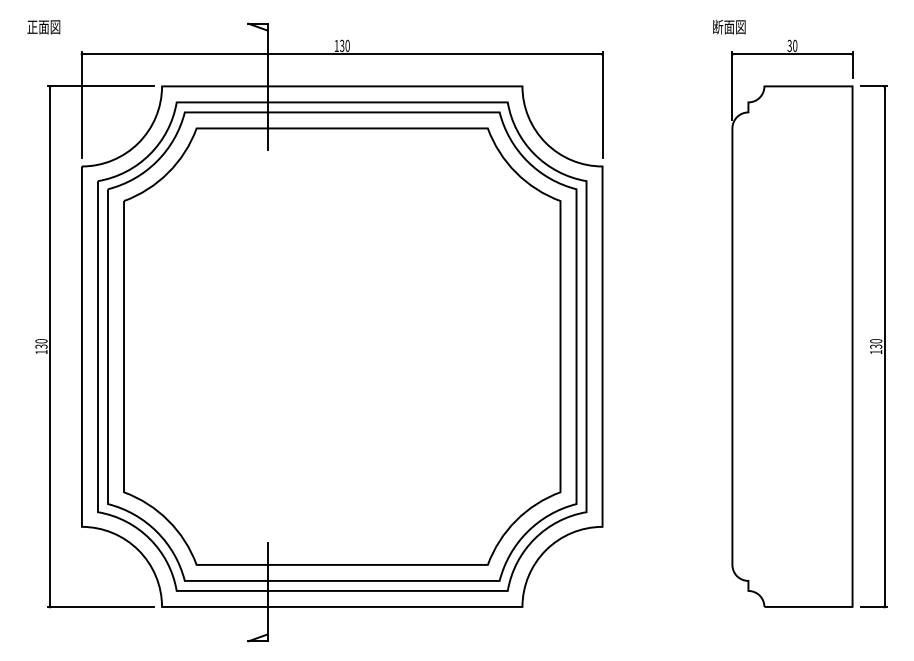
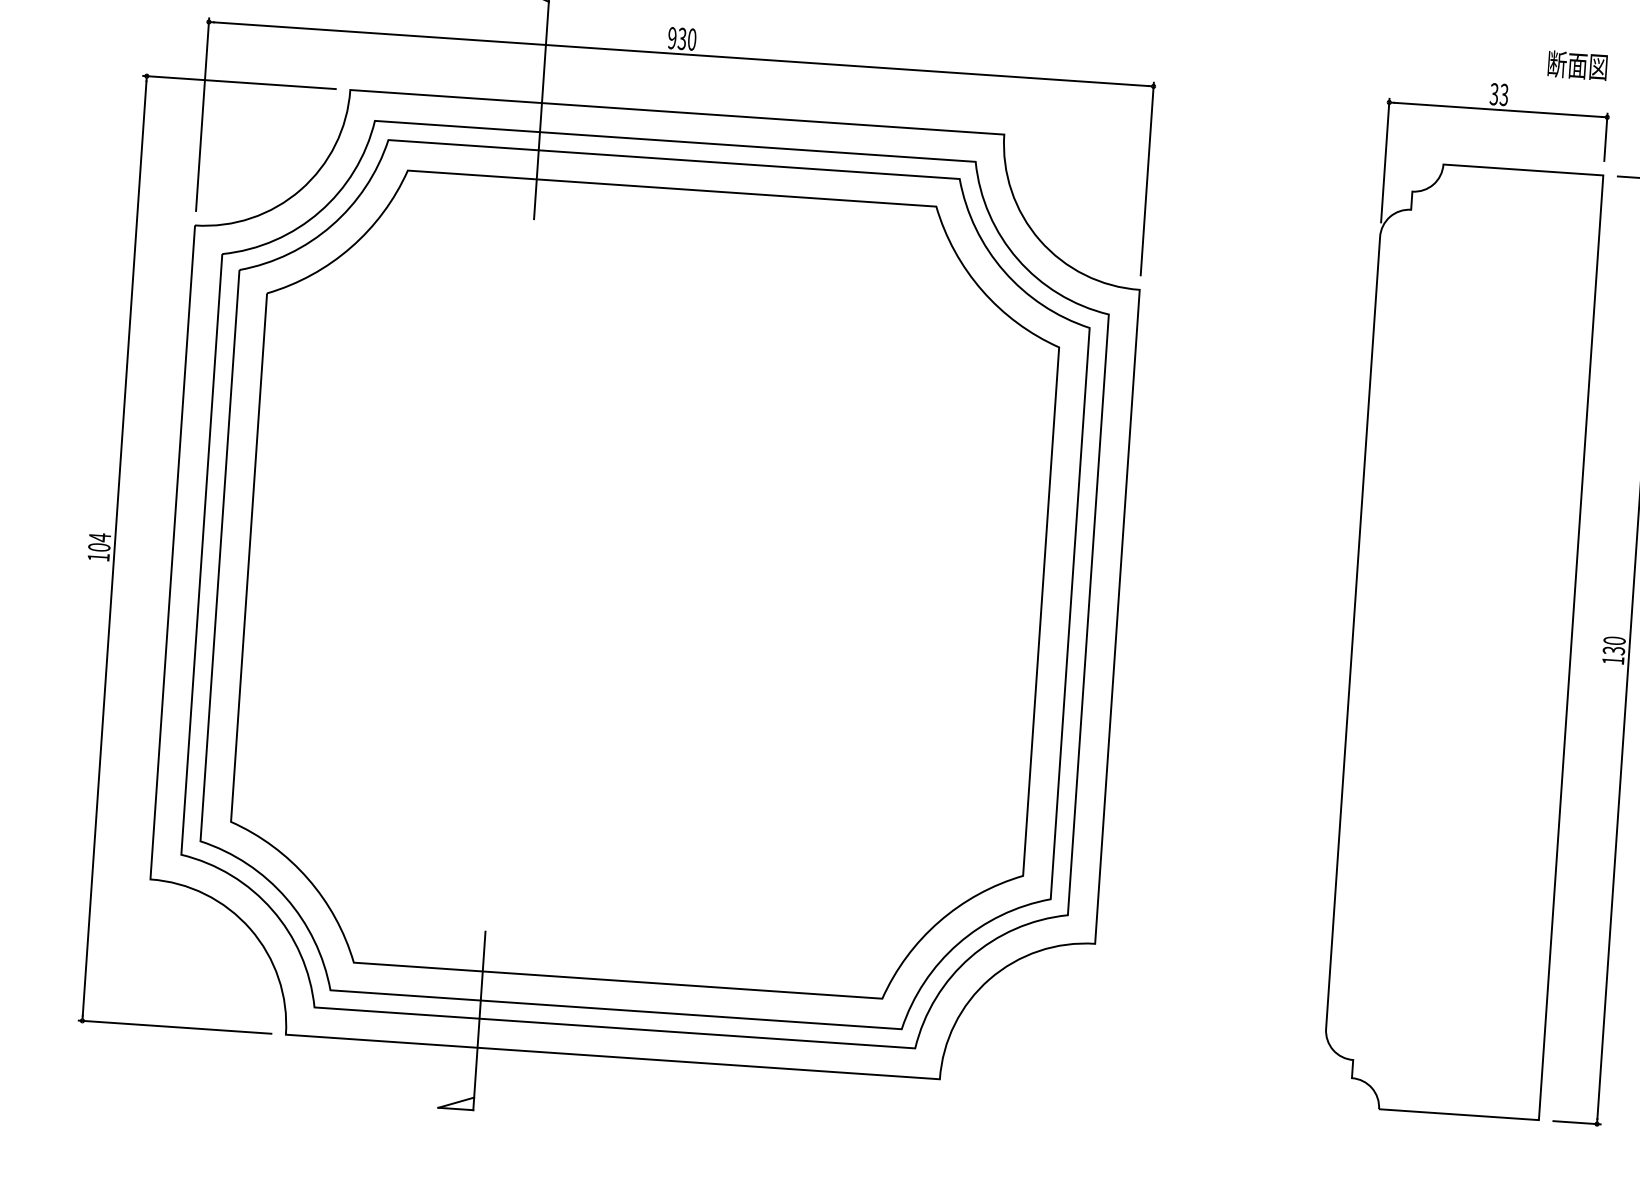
text: (729, 26) -> (1577, 64), moved
text: (336, 45) -> (671, 37), 130 -> 930
text: (794, 45) -> (1503, 94), 30 -> 33
text: (41, 343) -> (99, 541), 130 -> 104

